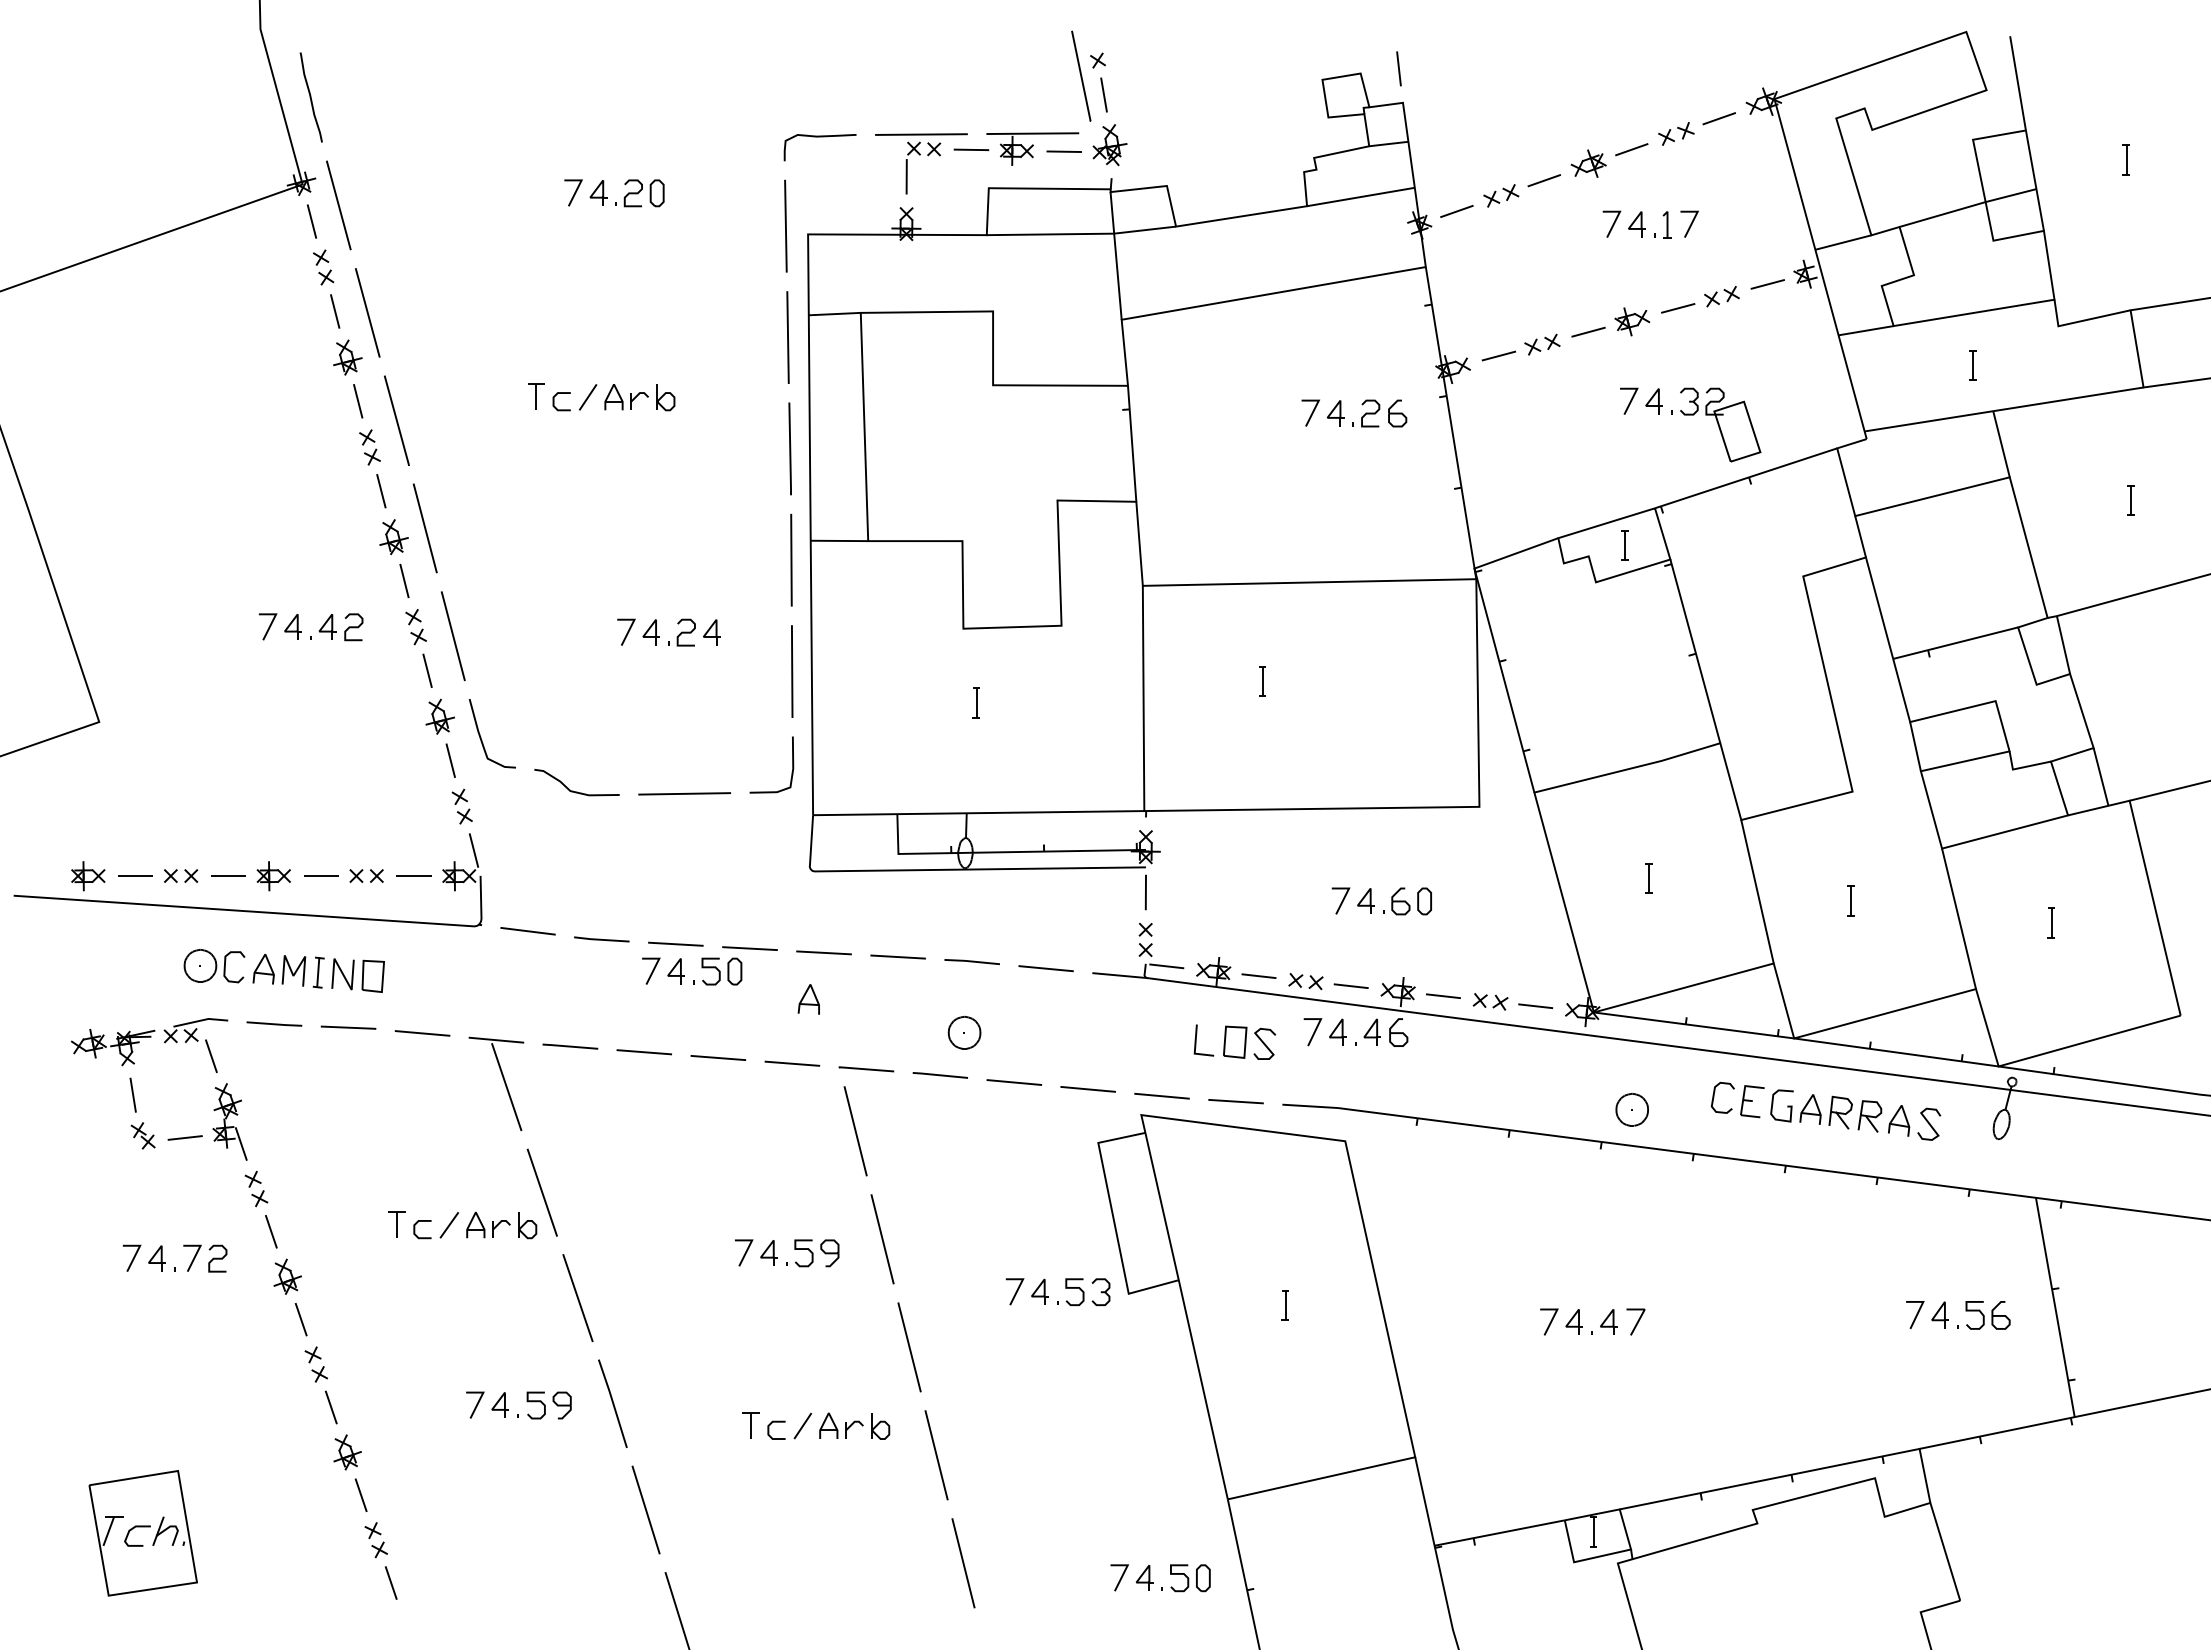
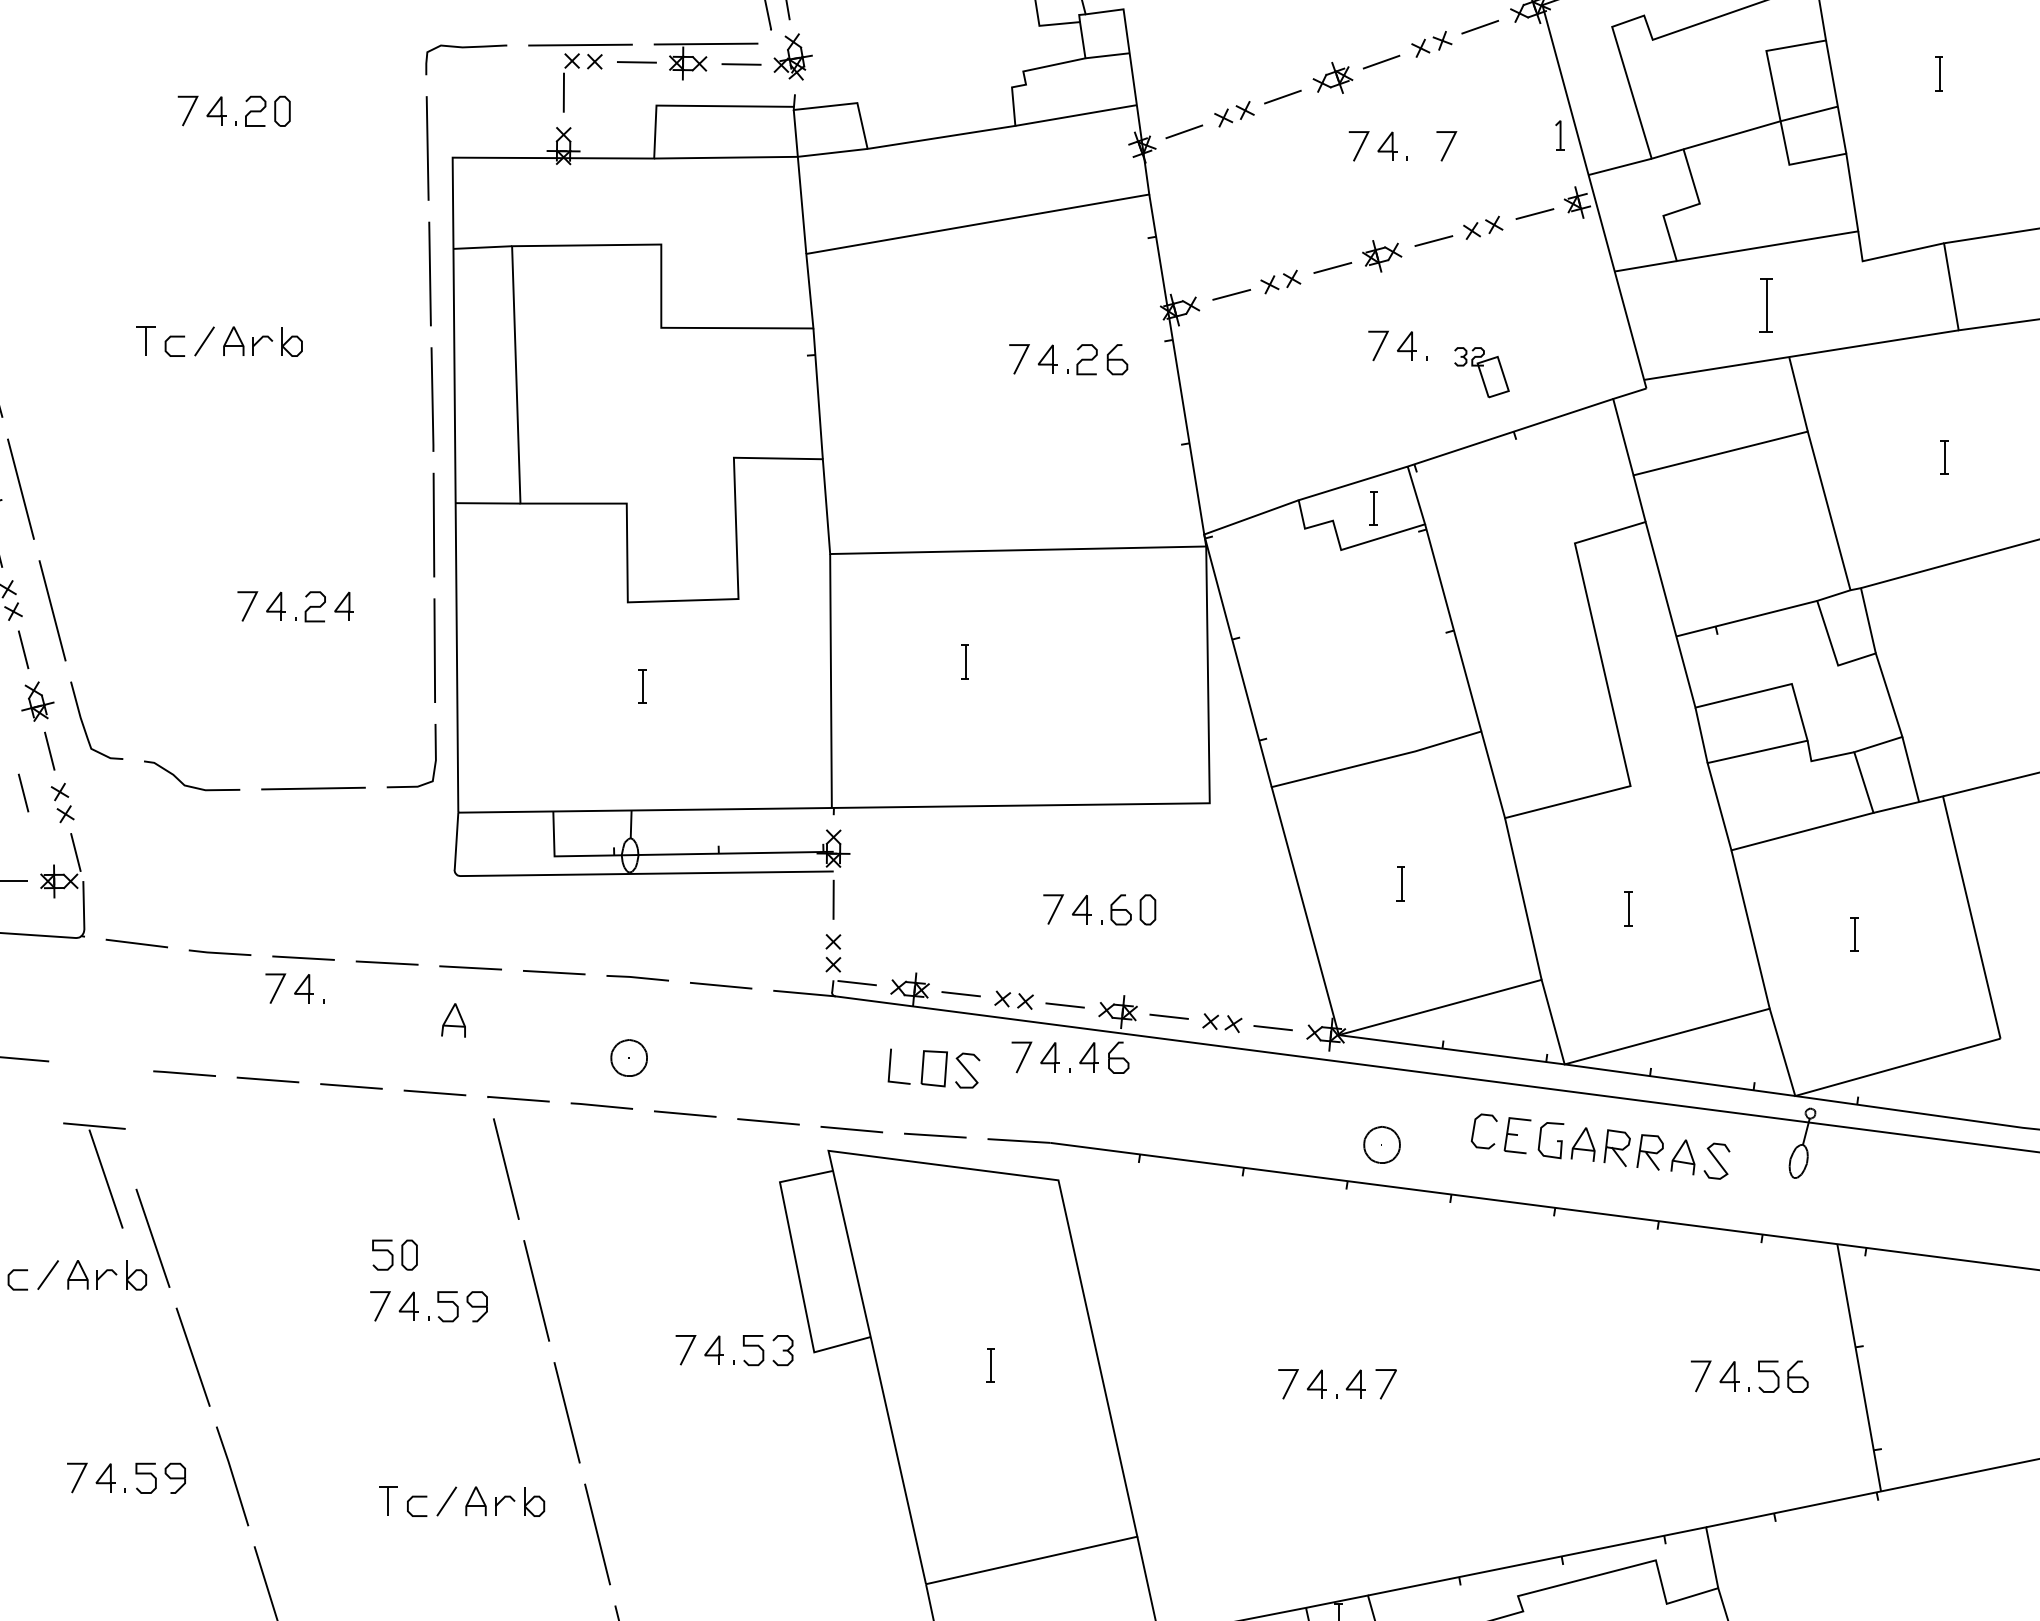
part: (1666, 224) -> (1559, 135), moved
part: (1972, 365) -> (1765, 305), size x1.6
part: (1720, 424) -> (1481, 372), size x0.6
line: (427, 797) -> (23, 792), added
part: (721, 971) -> (394, 1255), moved
part: (503, 1081) -> (102, 1172), moved

